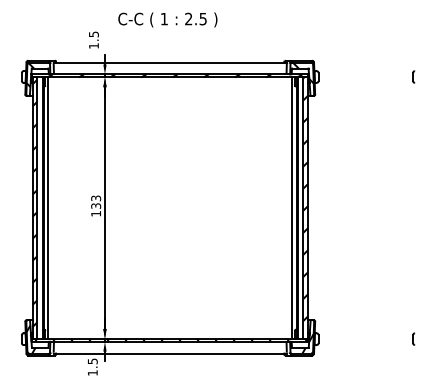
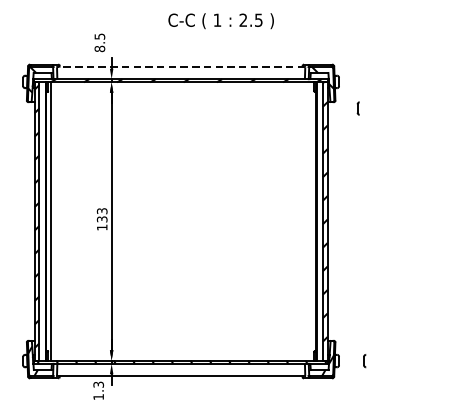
text: (167, 19) -> (220, 20), moved
text: (93, 45) -> (99, 48), 1.5 -> 8.5
line: (169, 62) -> (180, 66), solid -> dashed
part: (413, 76) -> (358, 108), moved
line: (292, 207) -> (311, 220), removed
part: (413, 338) -> (364, 360), moved
text: (91, 360) -> (97, 383), 1.5 -> 1.3

